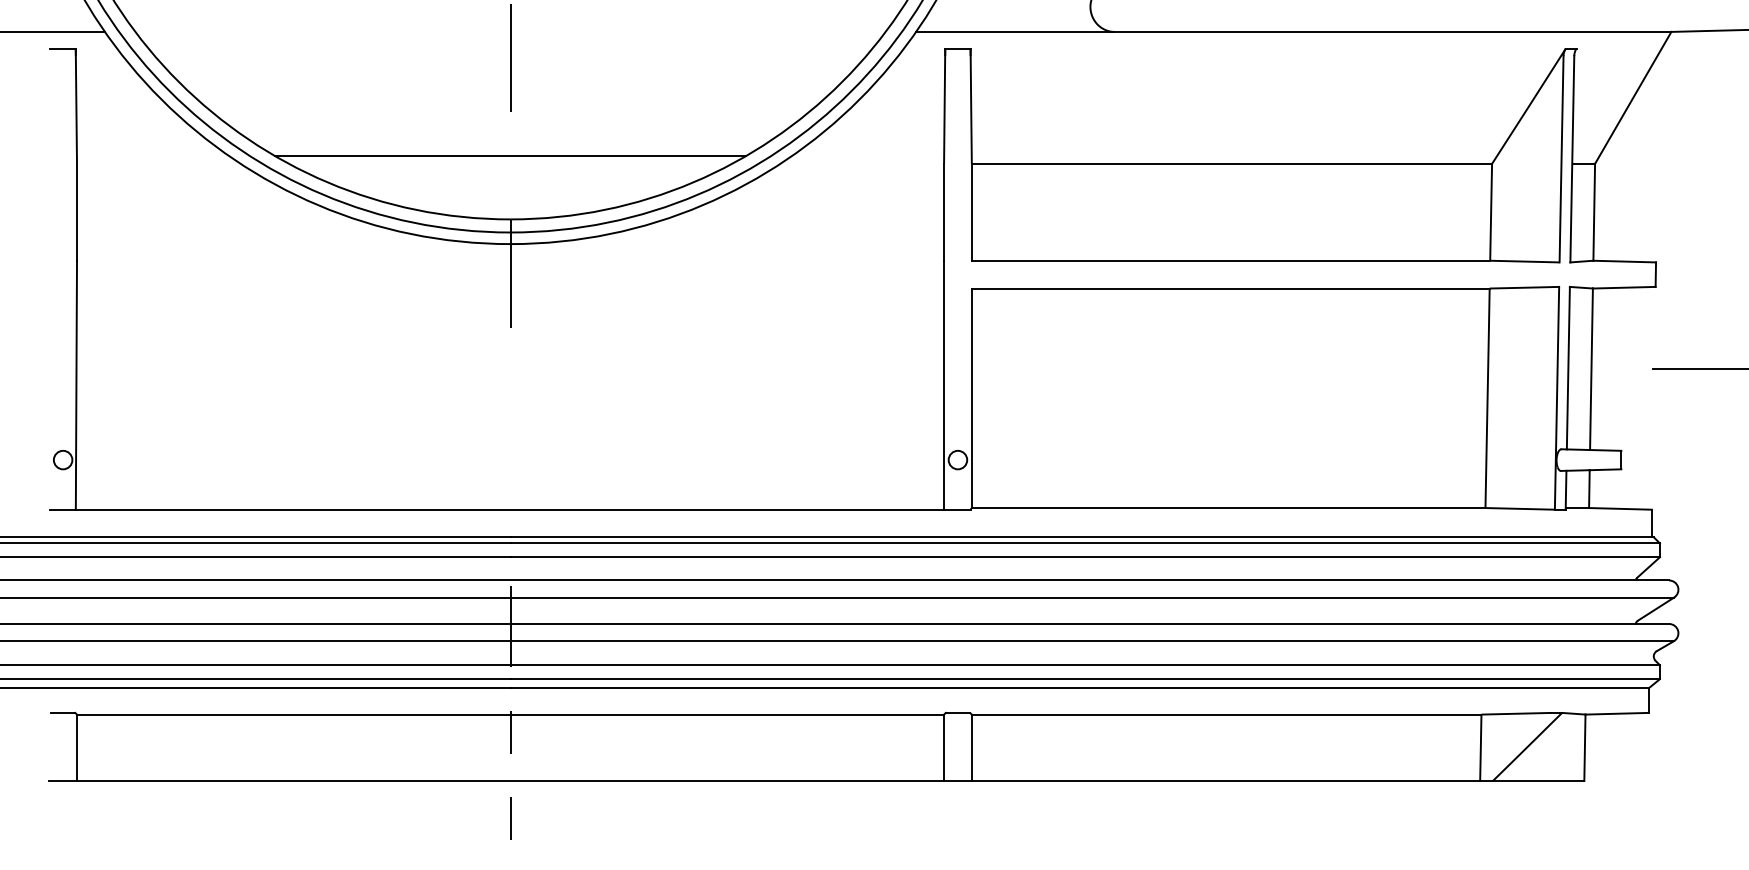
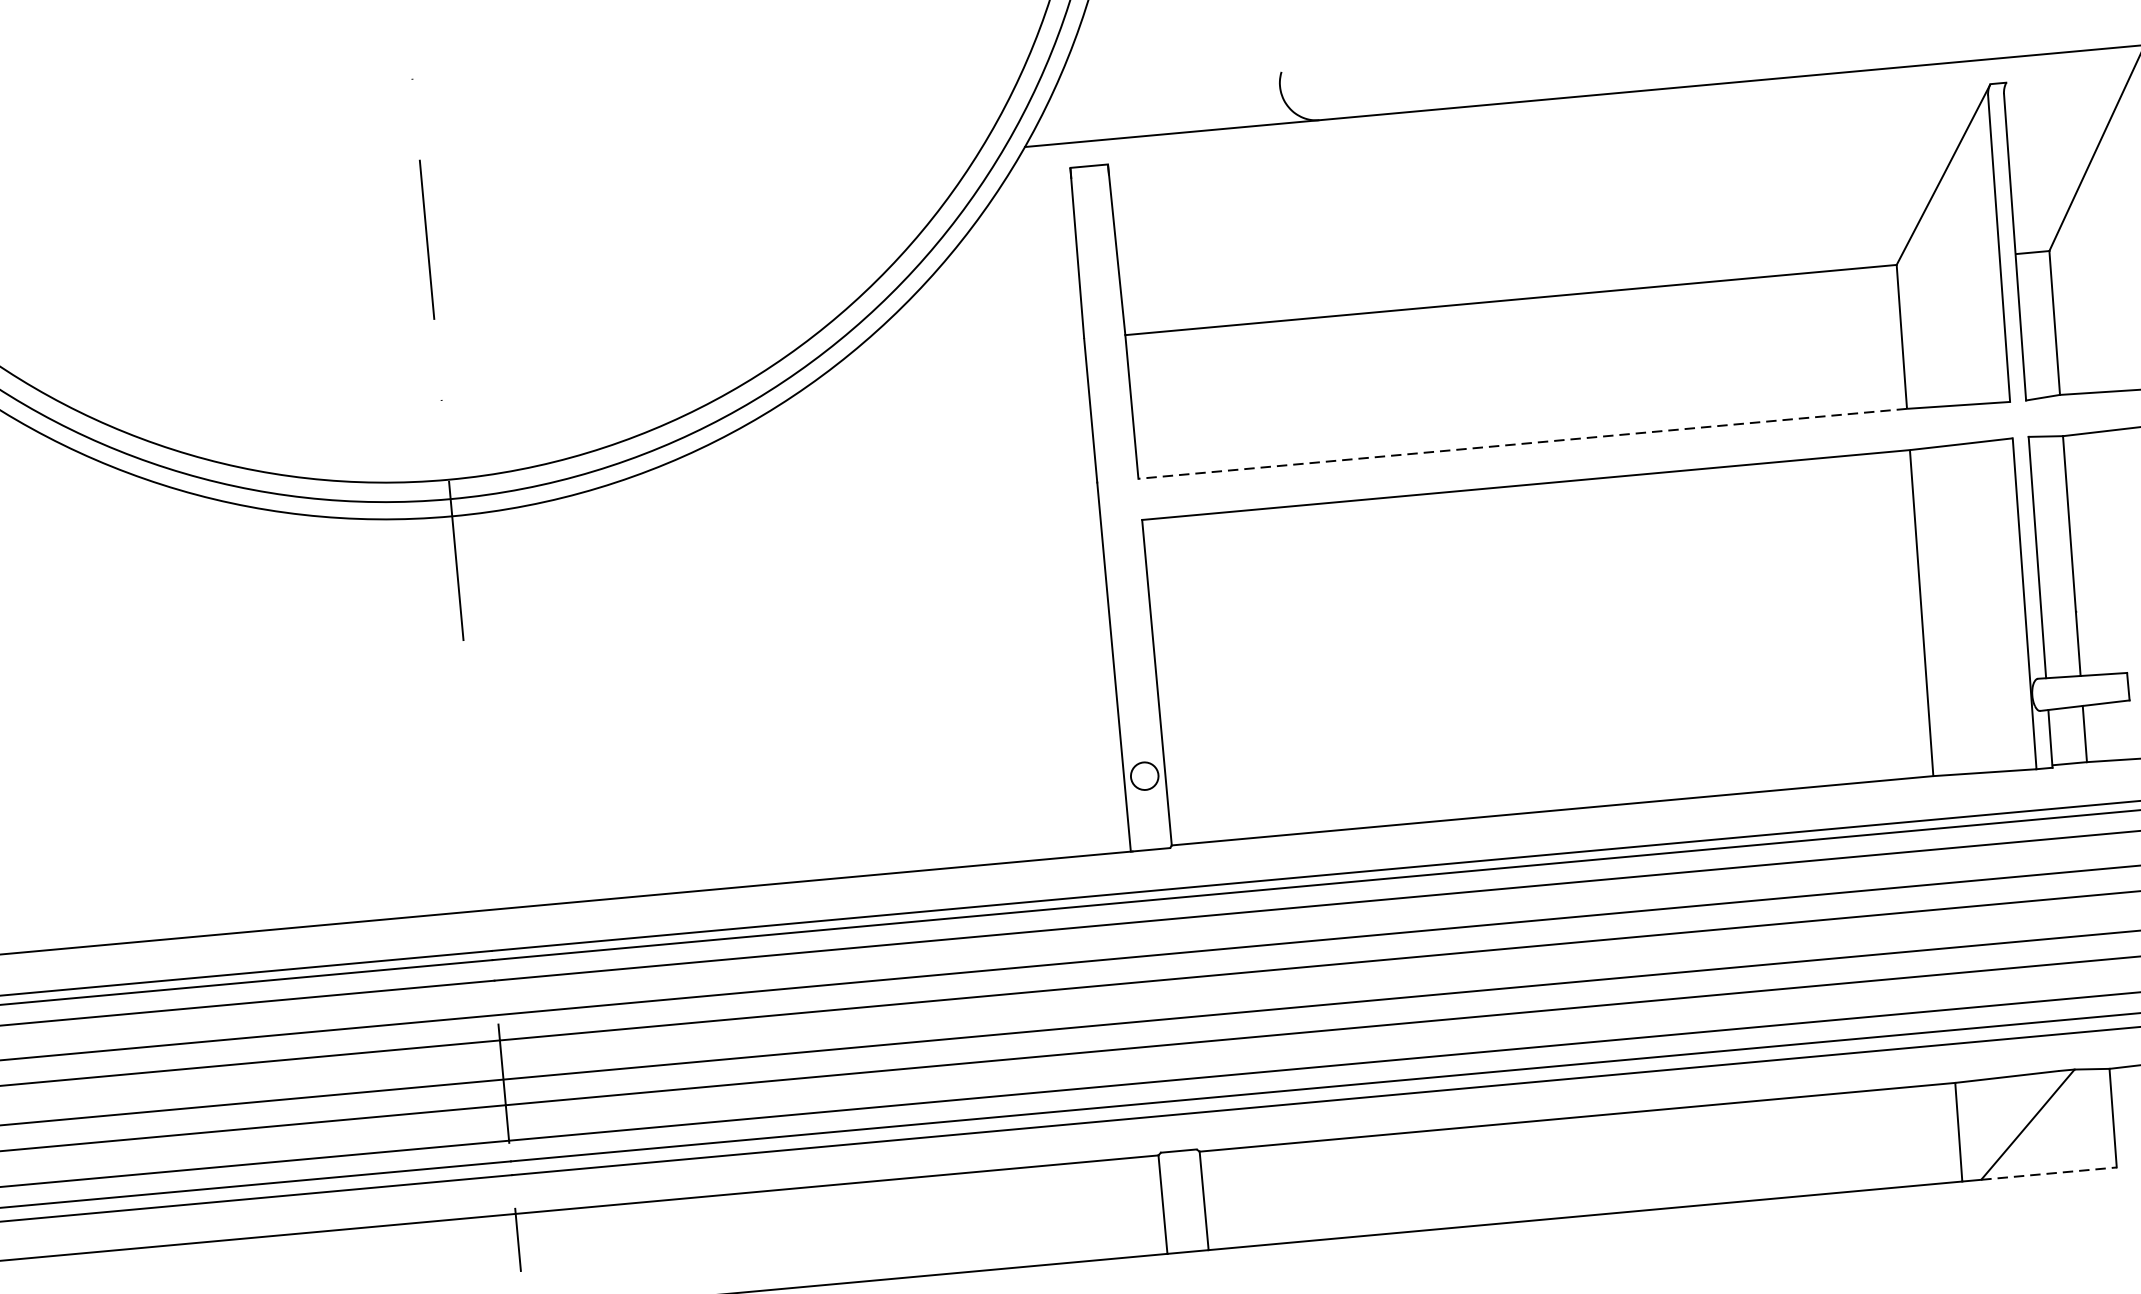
line: (510, 156) -> (440, 386), removed
line: (1230, 260) -> (1521, 443), solid -> dashed
line: (1538, 780) -> (2048, 1172), solid -> dashed

